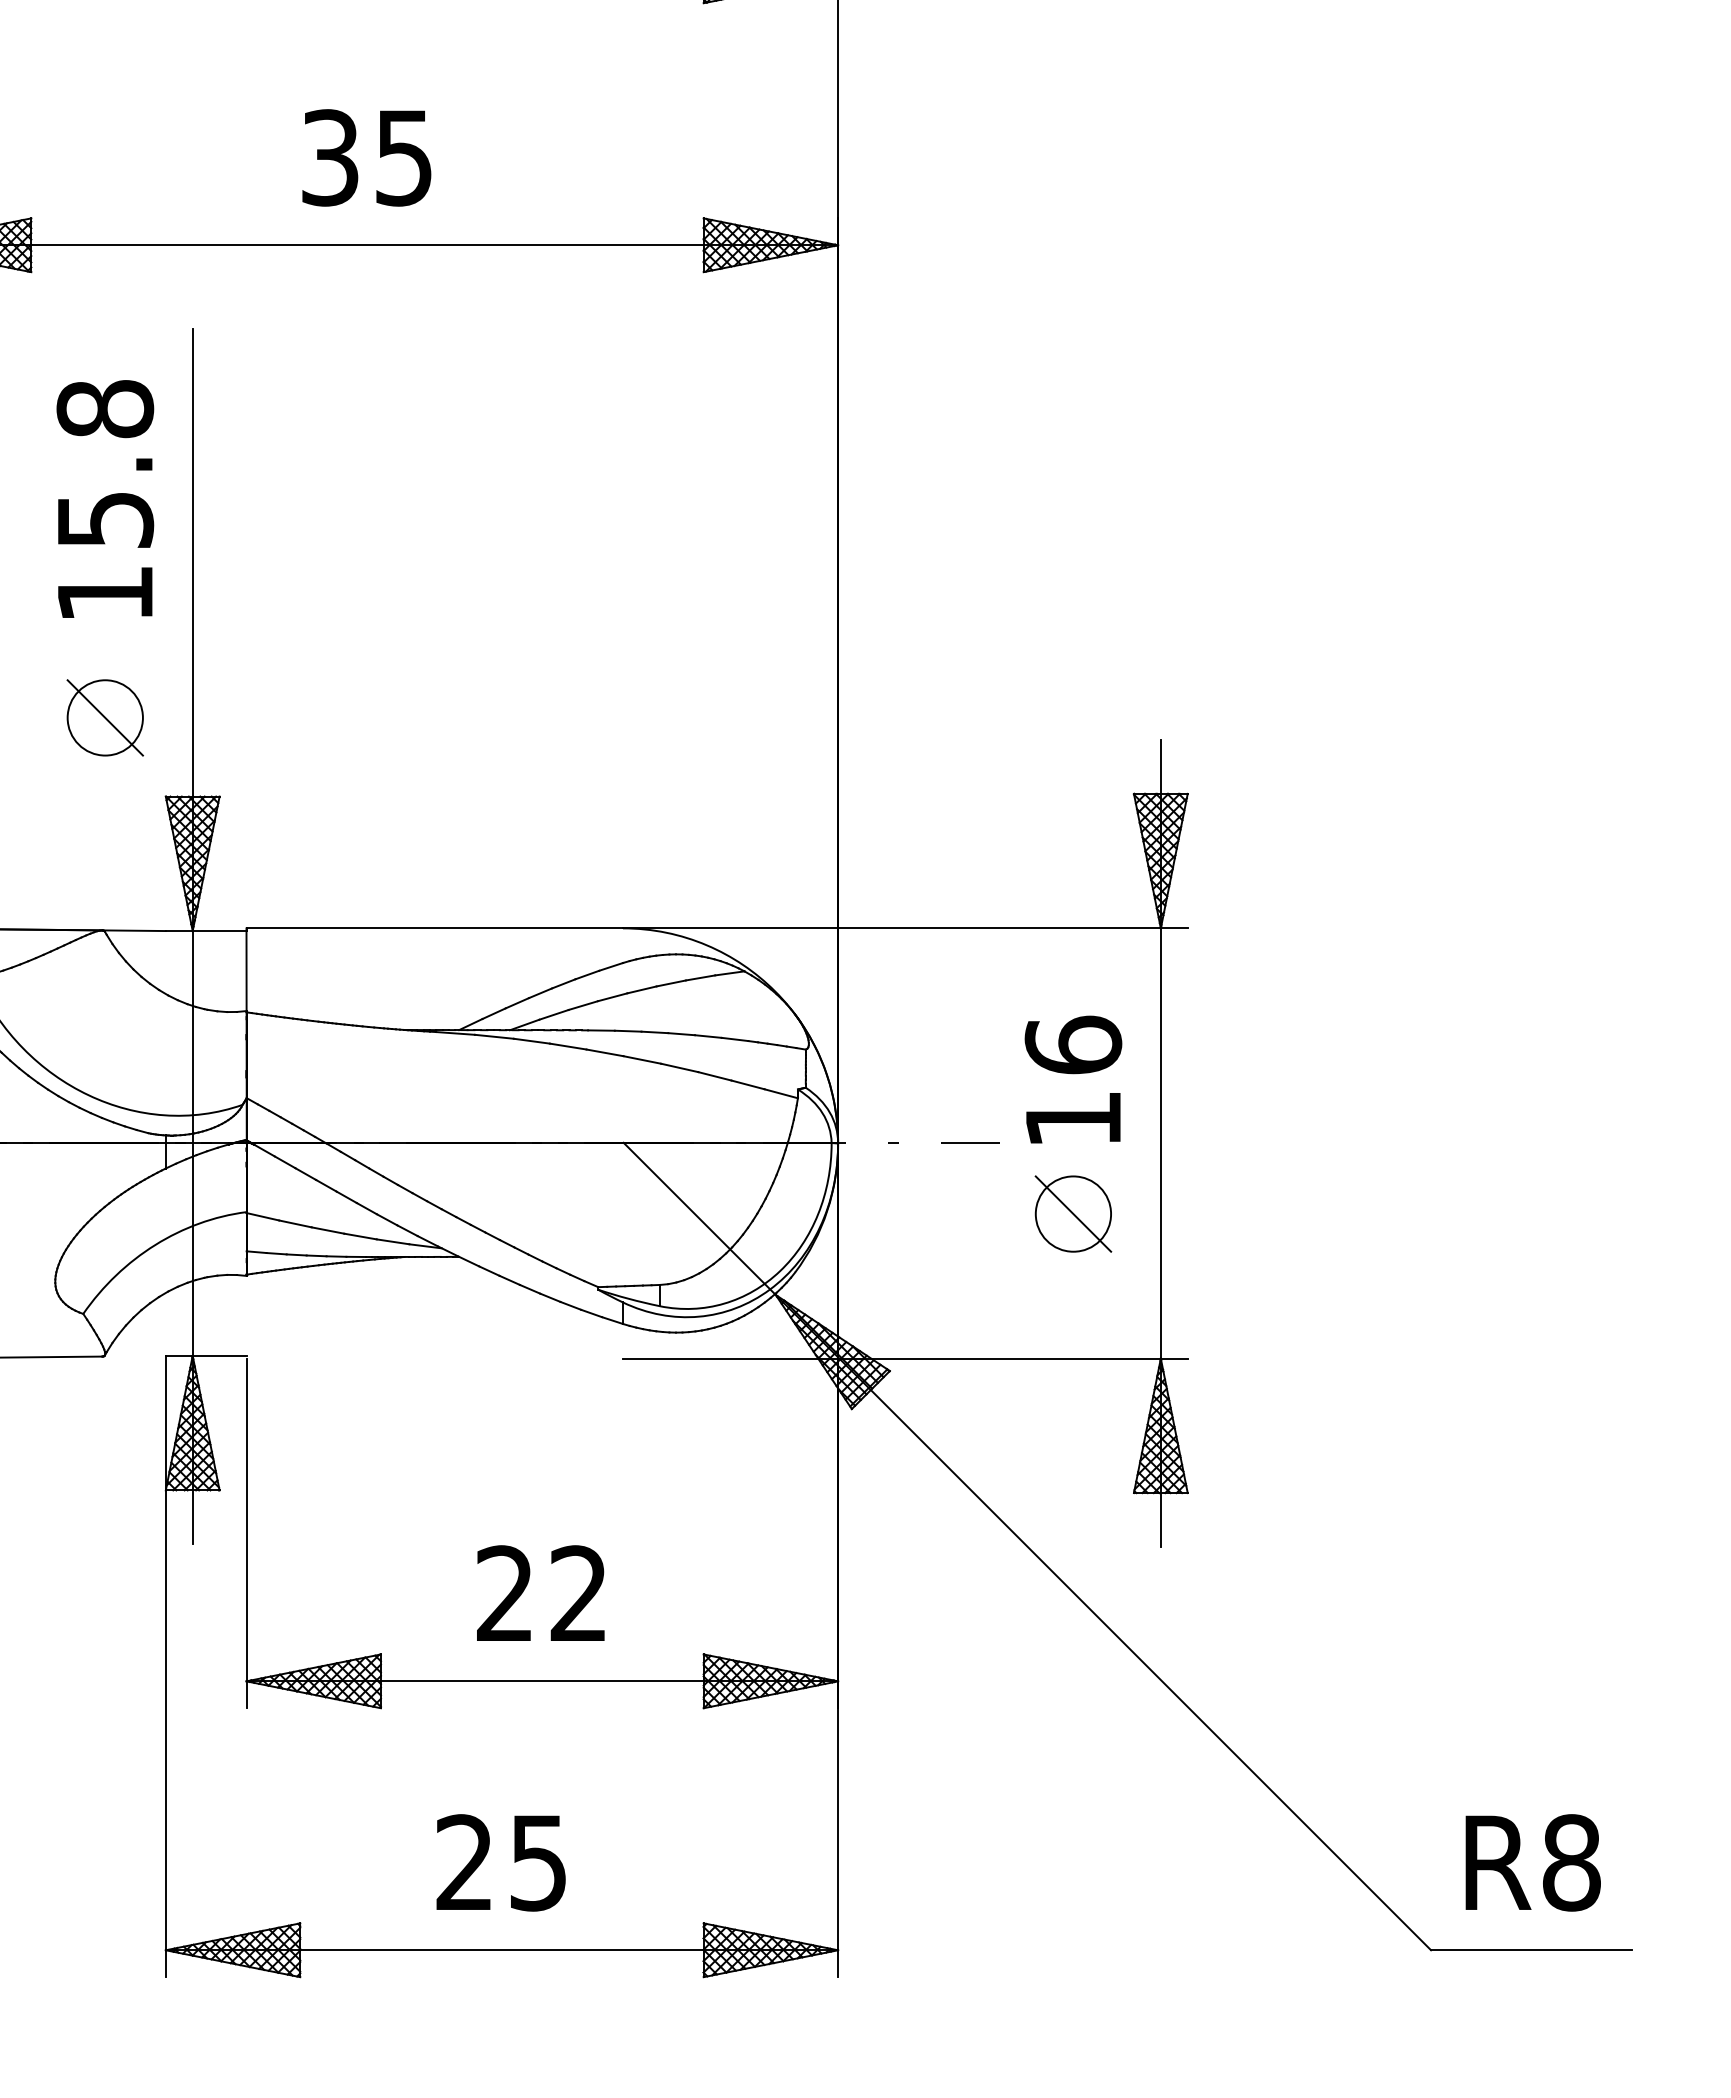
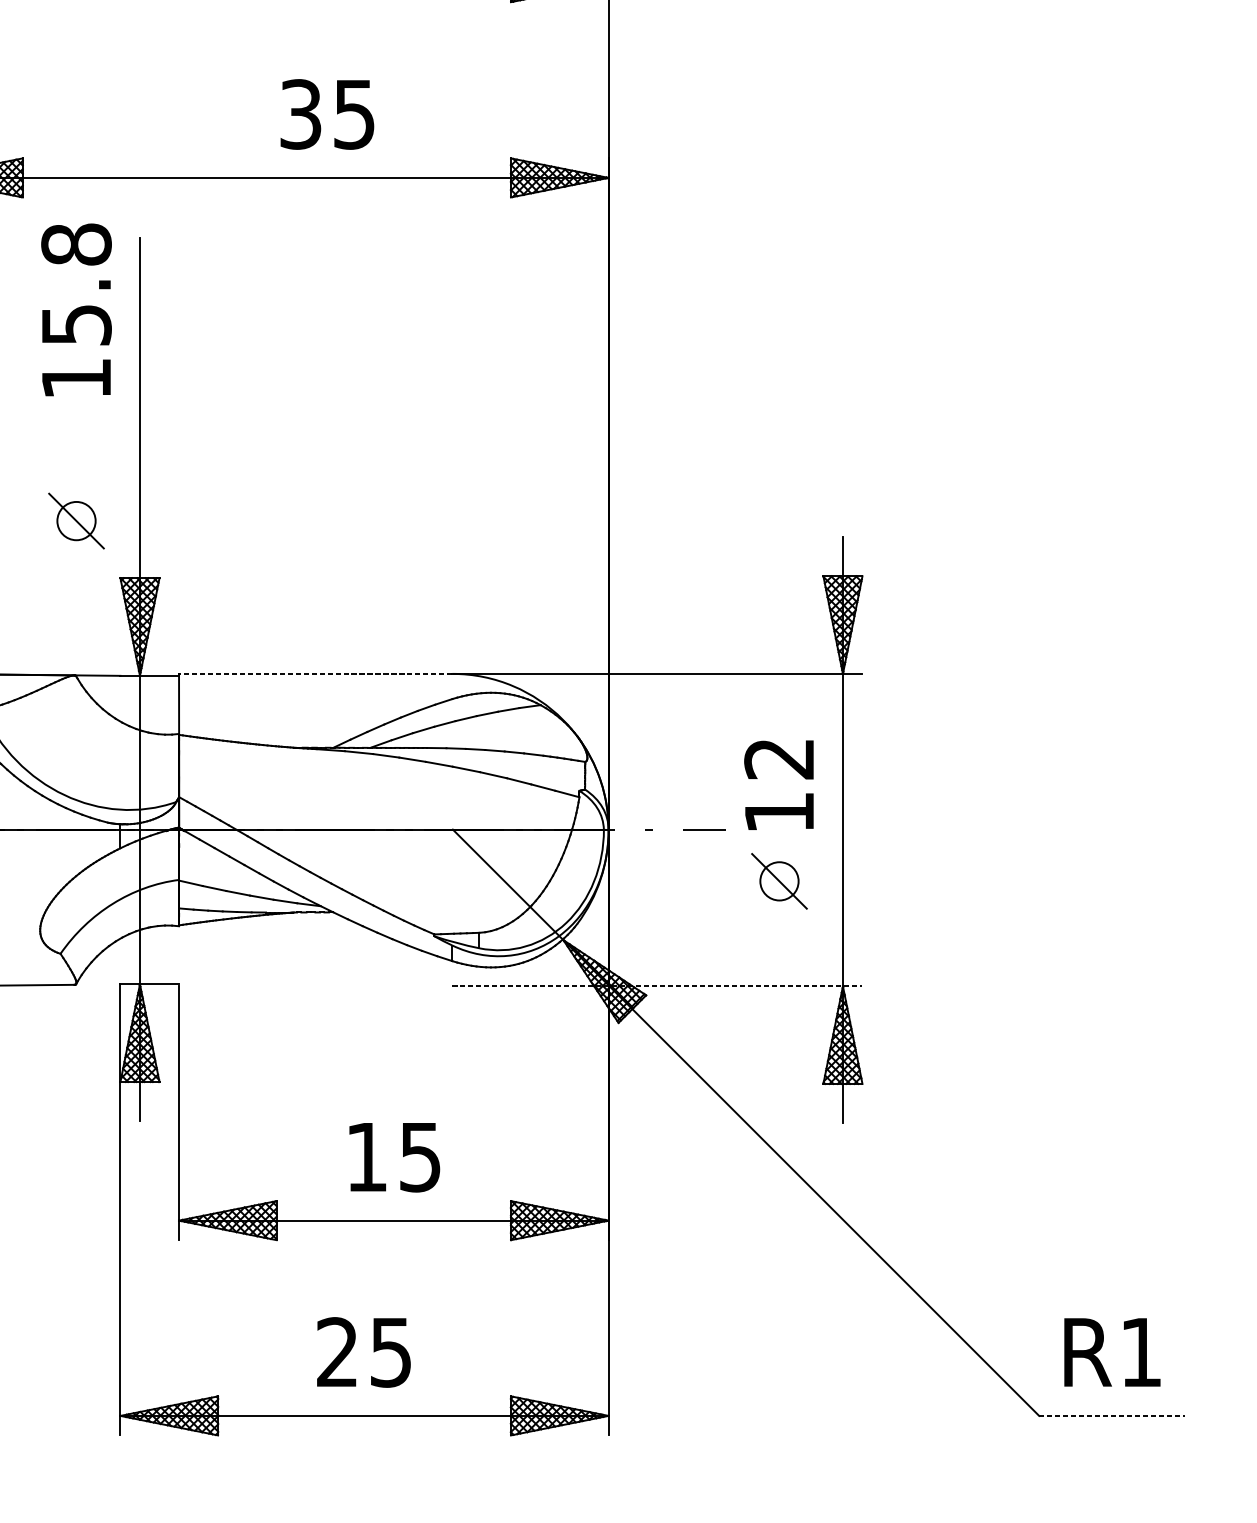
text: (366, 157) -> (327, 114), moved
text: (105, 498) -> (76, 309), moved
circle: (104, 717) -> (75, 520), size x0.7
line: (434, 928) -> (315, 674), solid -> dashed
text: (1073, 1044) -> (779, 758), 16 -> 12
circle: (1073, 1213) -> (779, 880), size x0.7
line: (905, 1358) -> (657, 986), solid -> dashed
text: (541, 1593) -> (393, 1156), 22 -> 15
text: (1571, 1862) -> (1141, 1352), R8 -> R1
line: (1531, 1950) -> (1112, 1416), solid -> dashed

